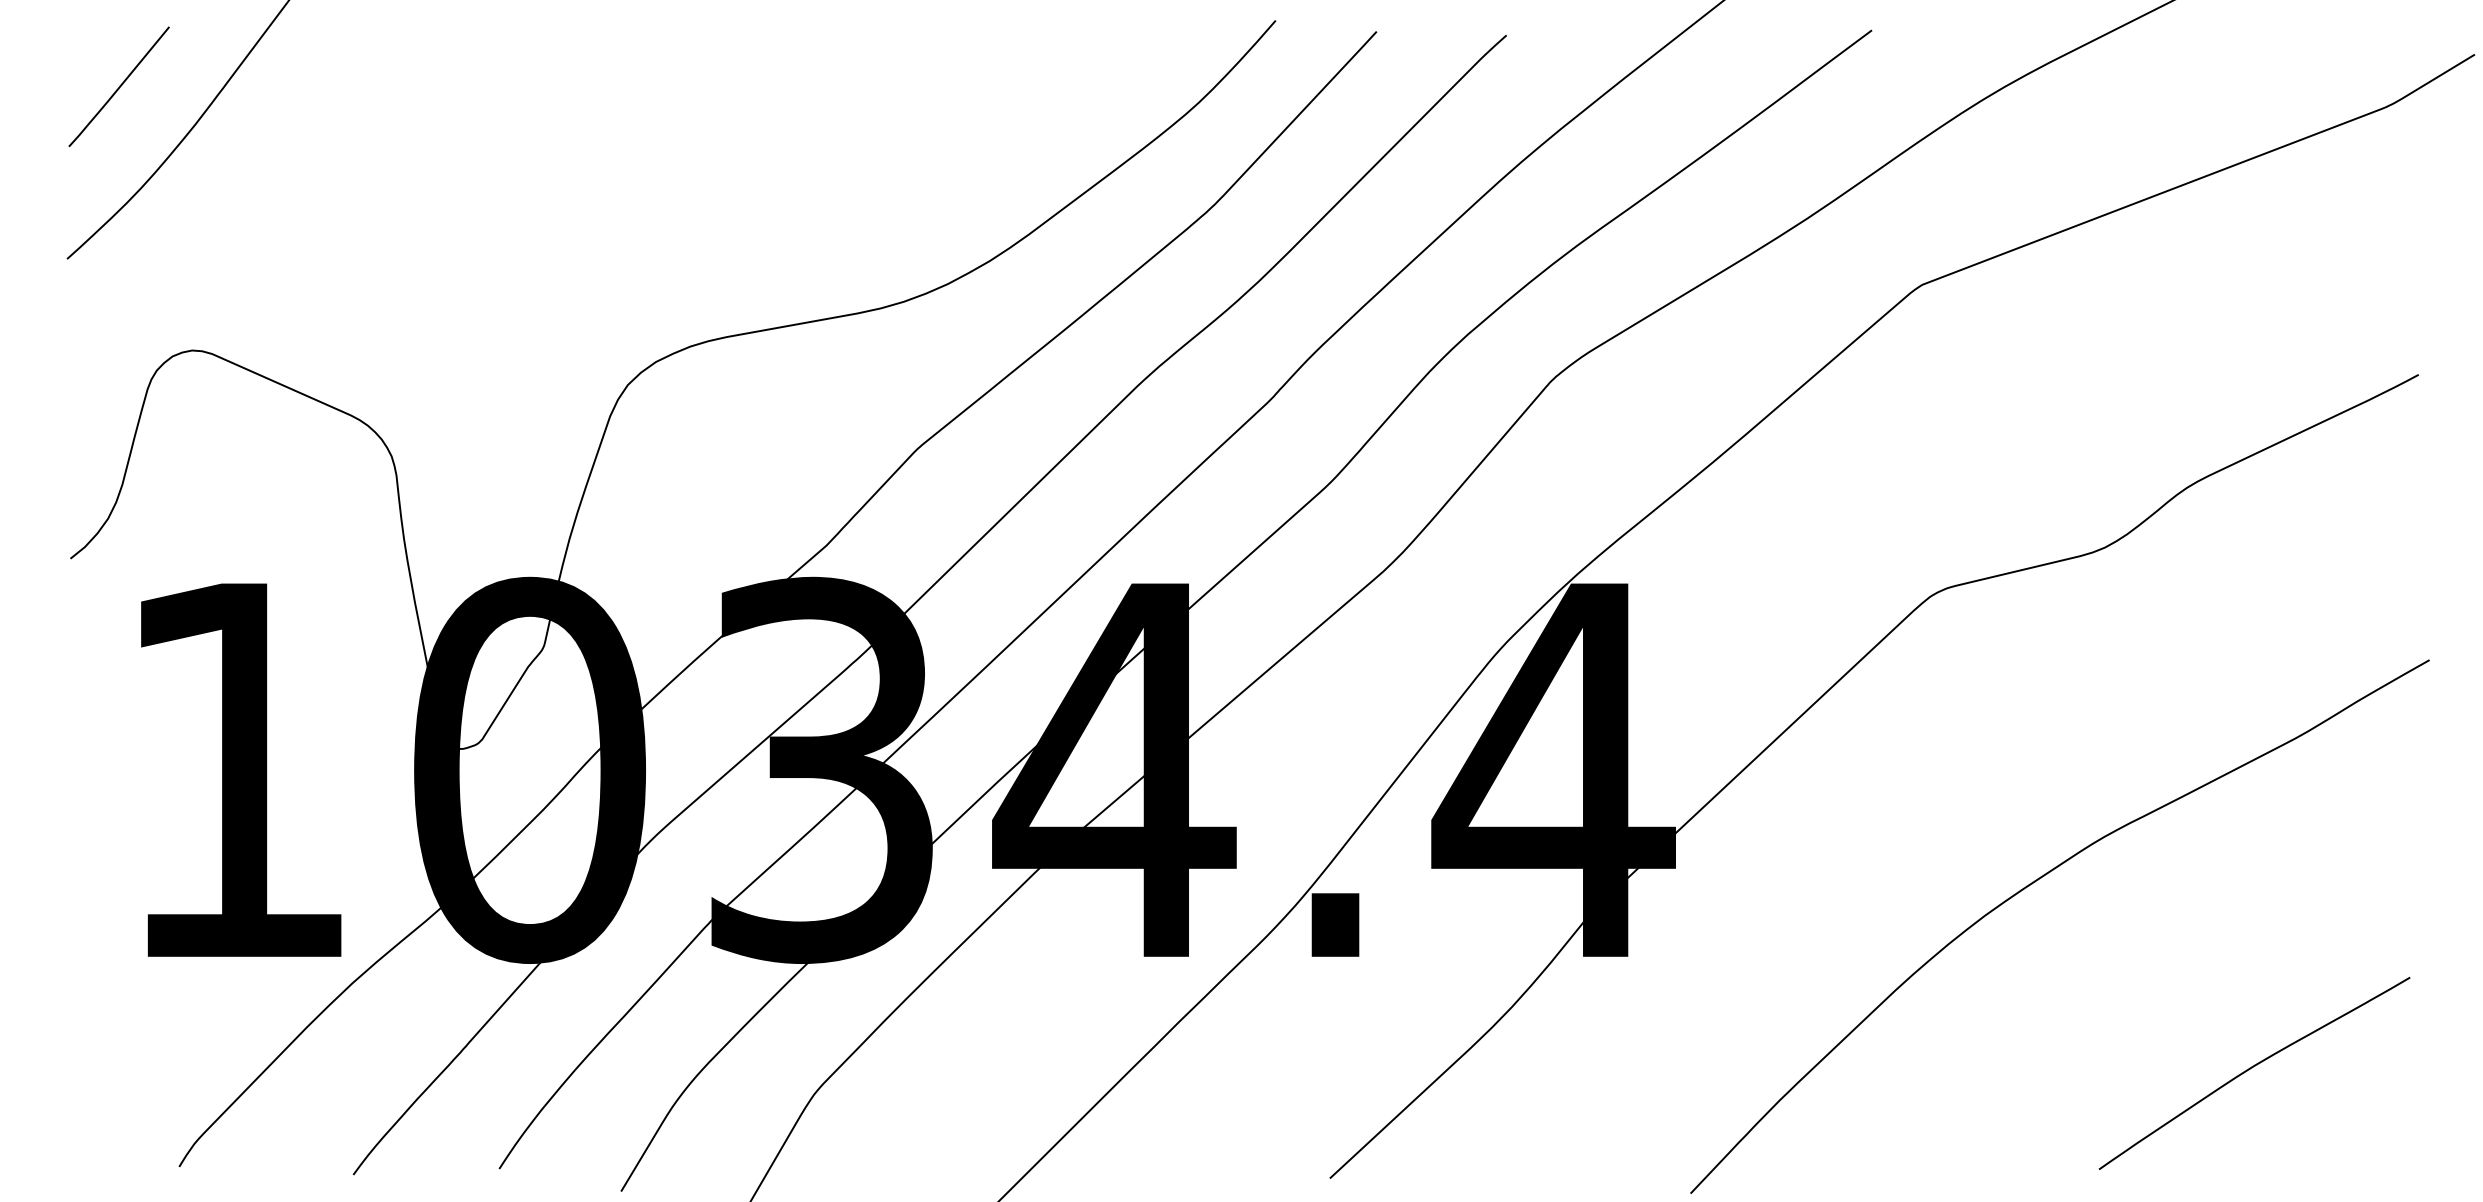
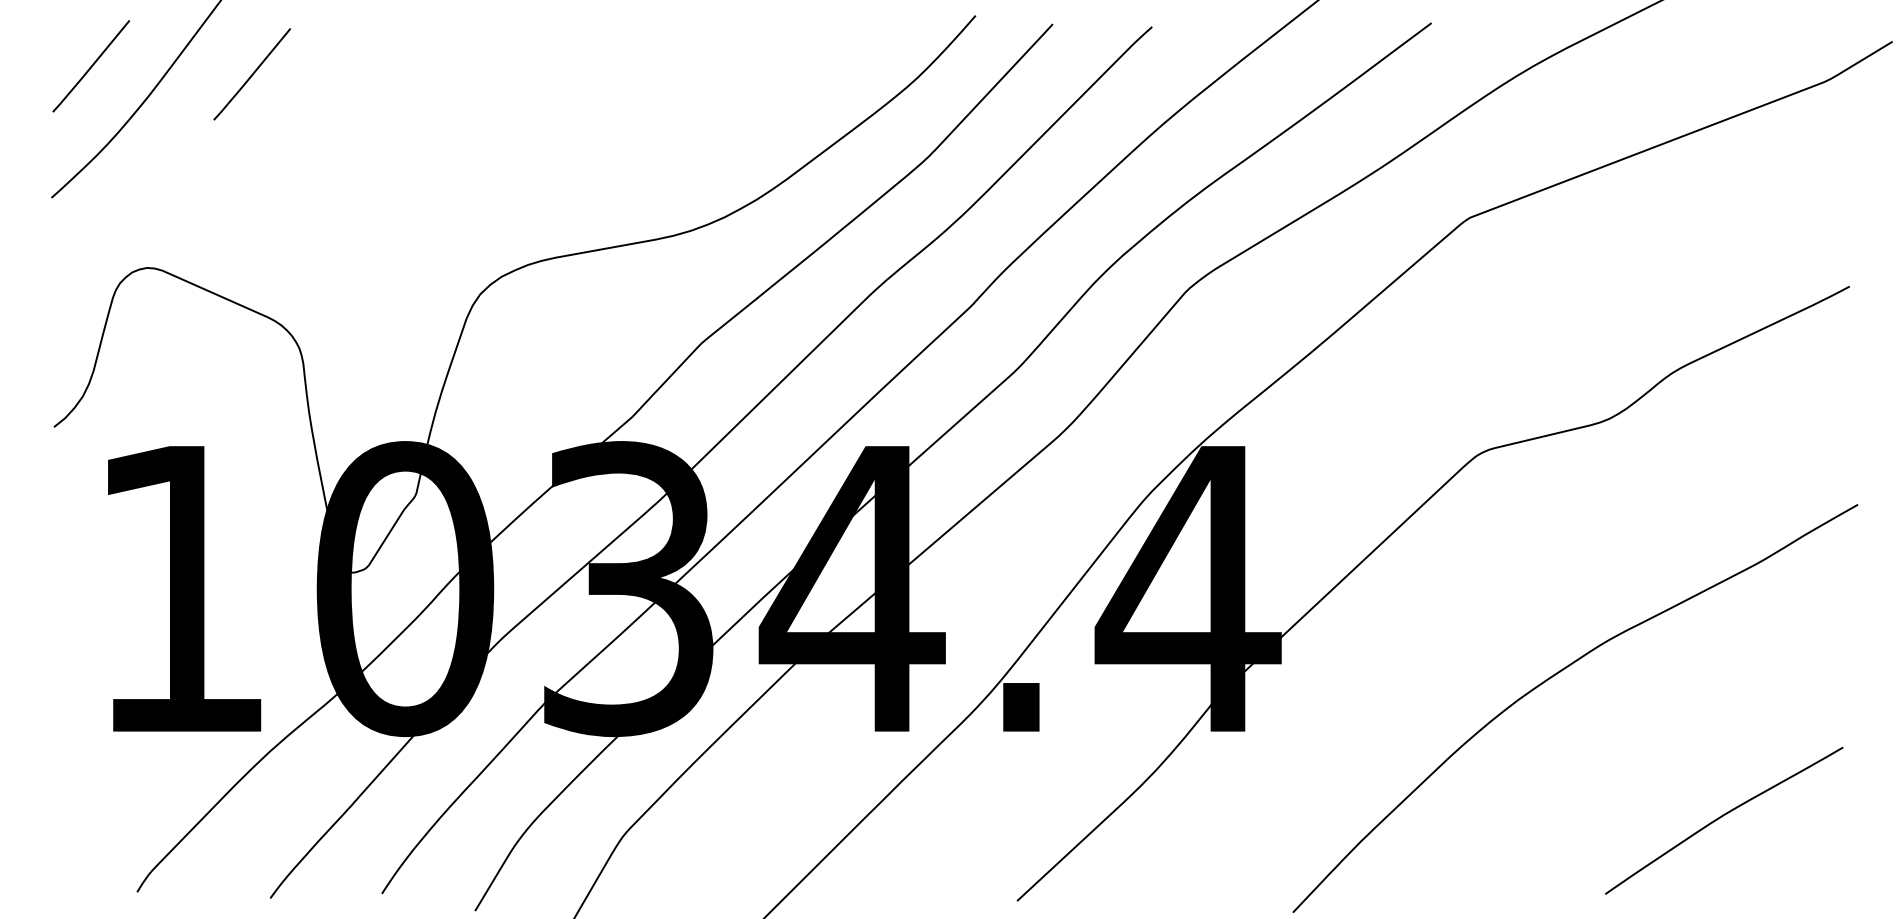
line: (330, 97) -> (252, 74), added

